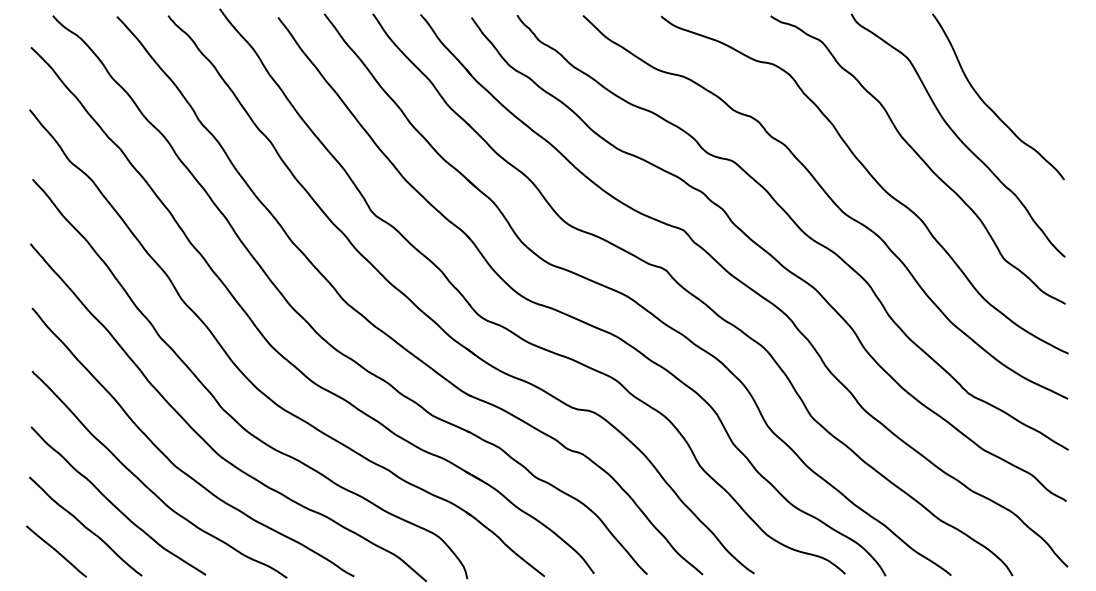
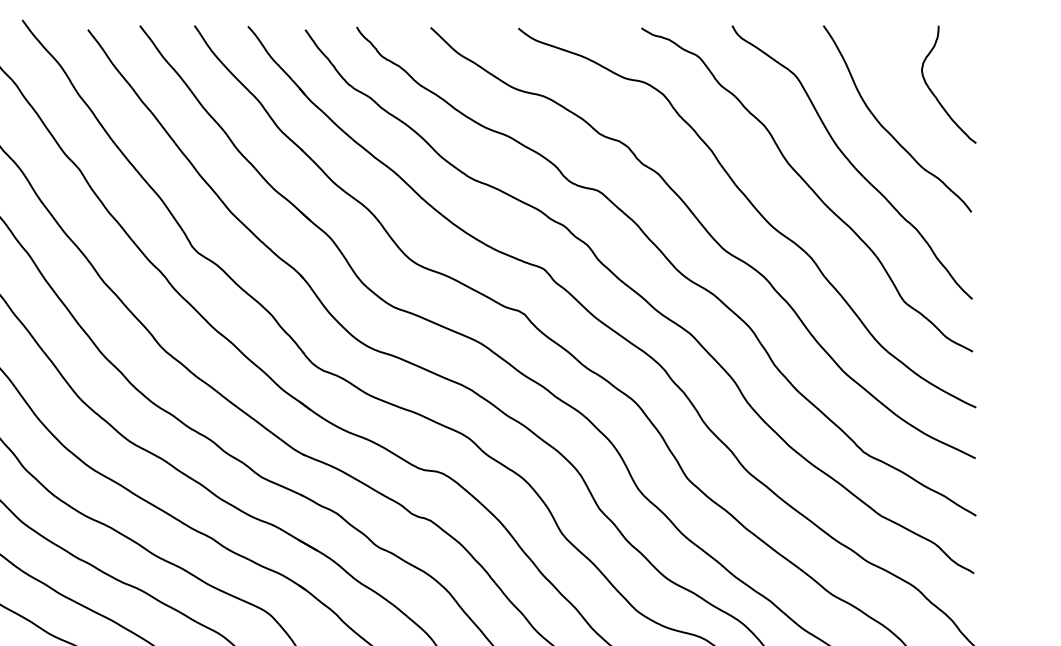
curve: (1032, 75) -> (935, 94), added

